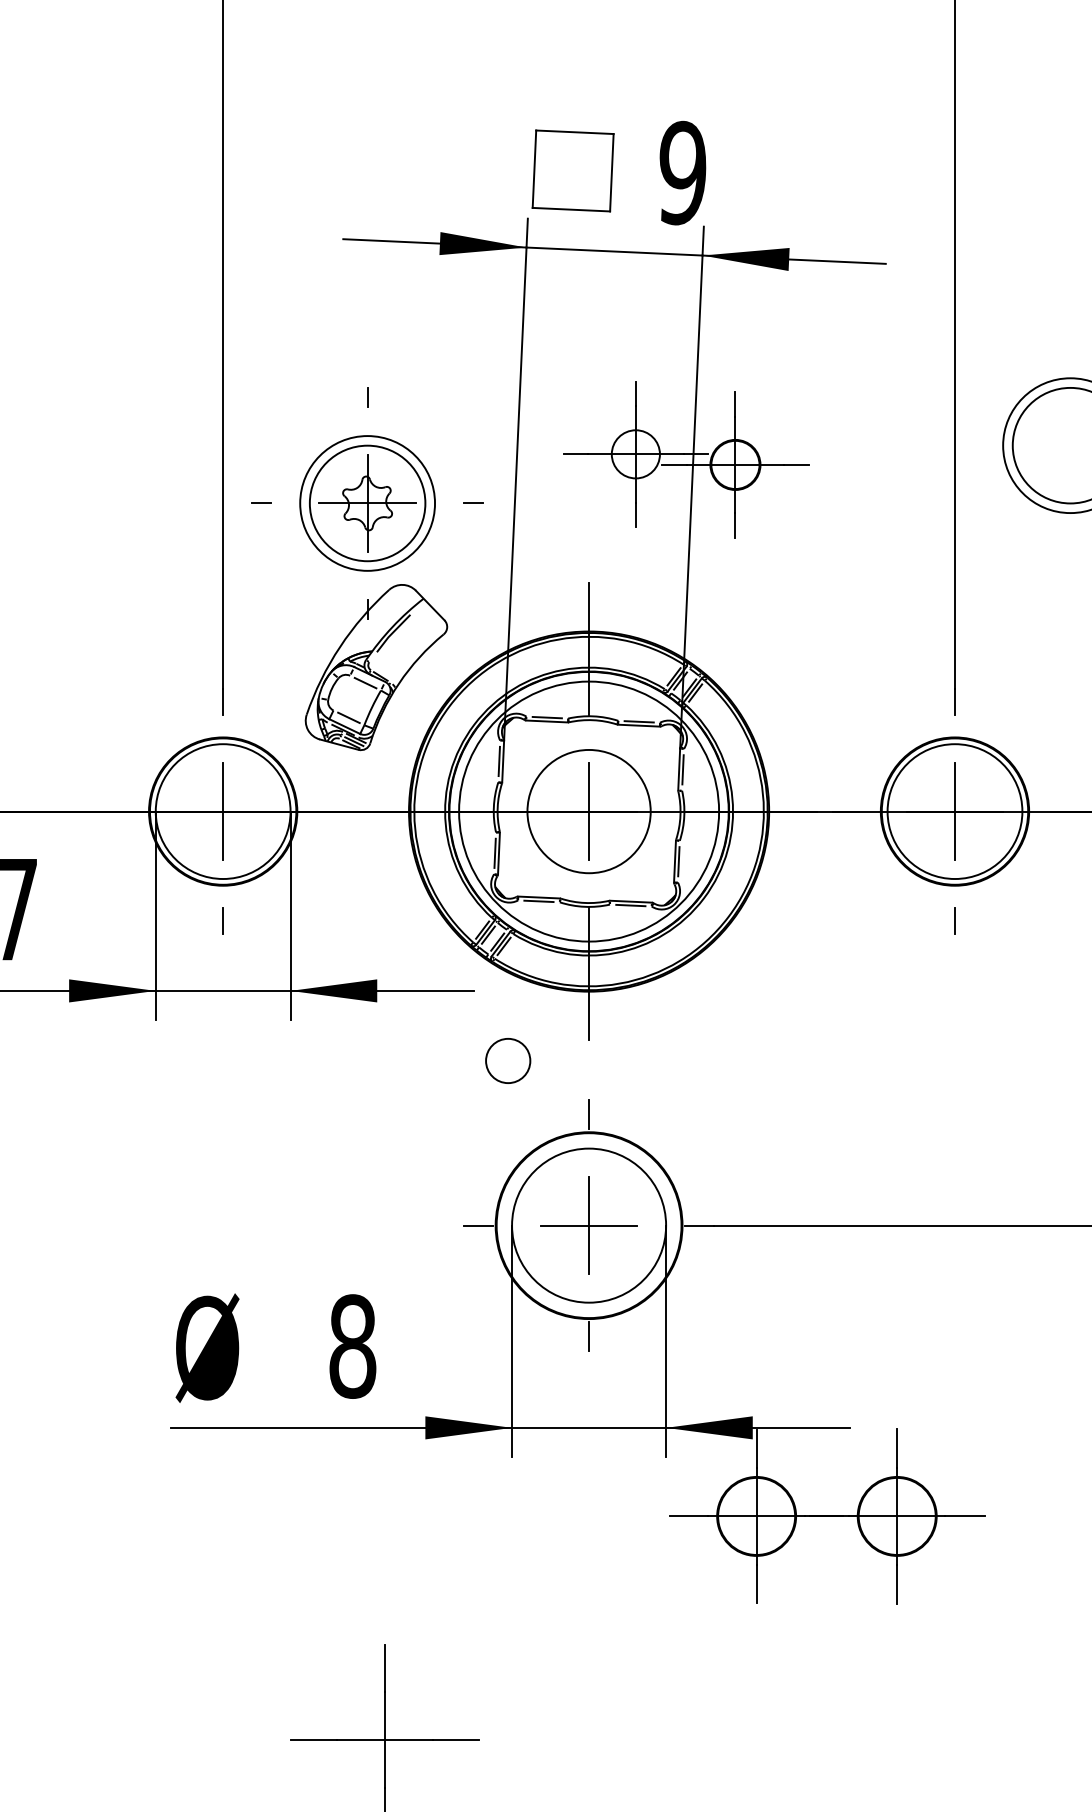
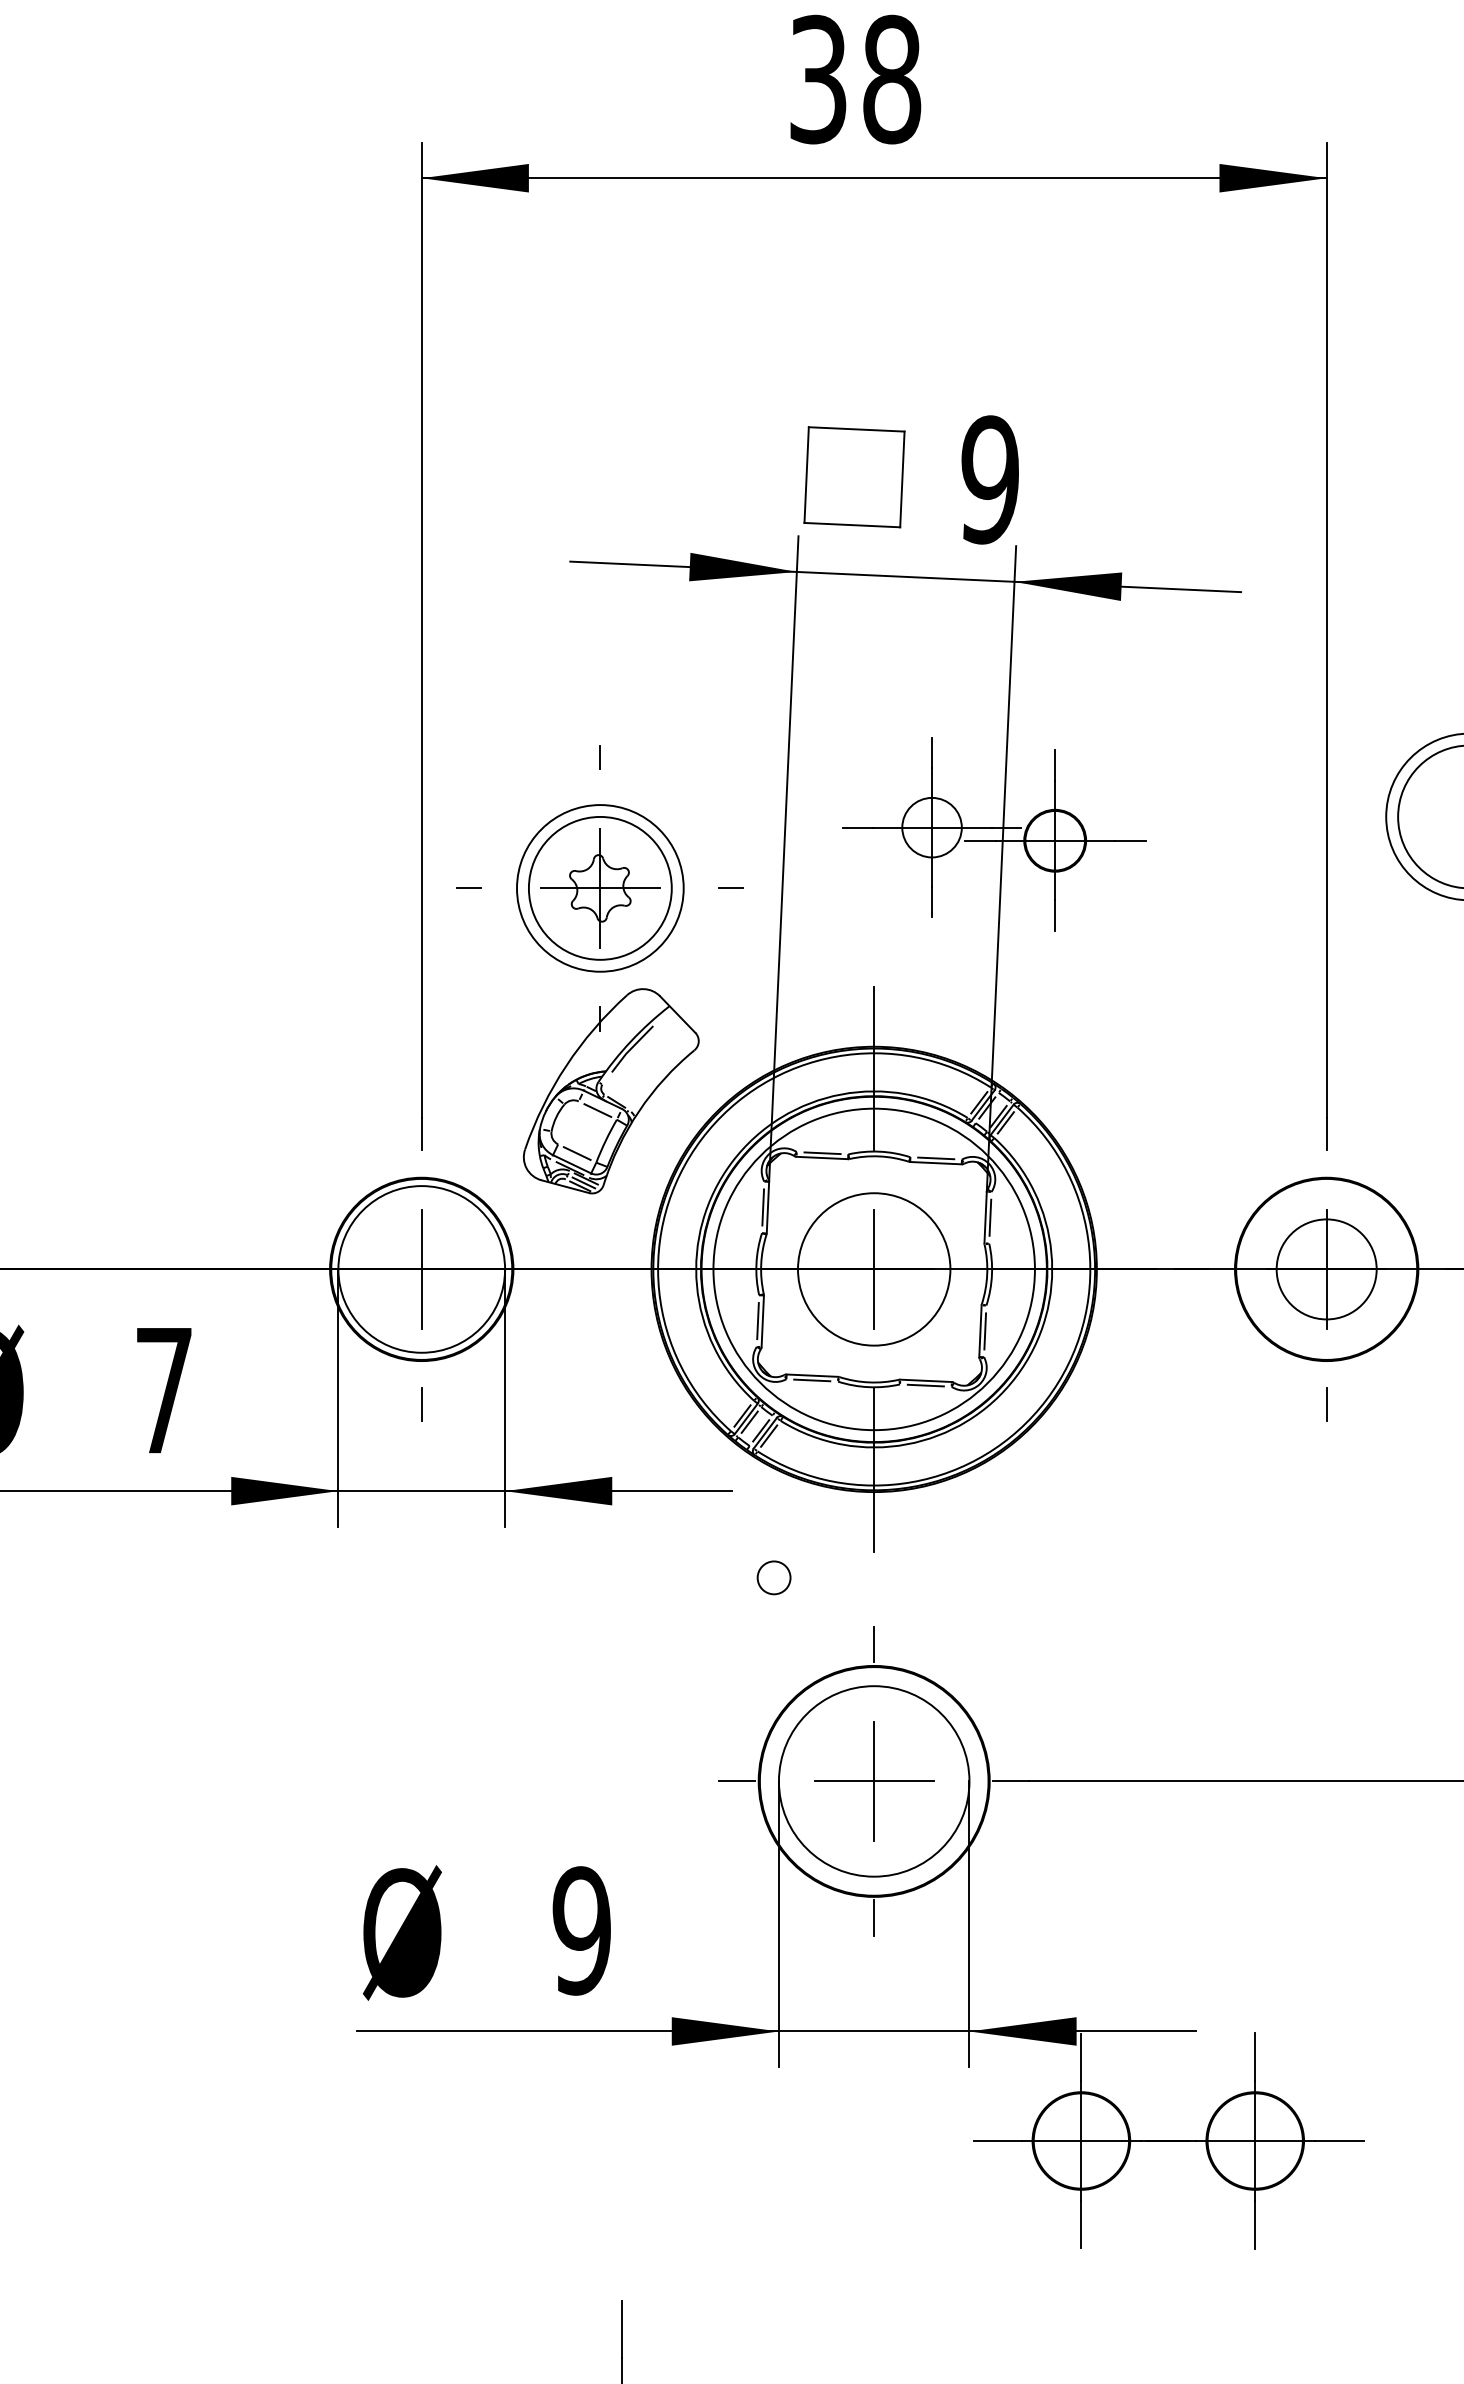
circle: (954, 811) -> (1326, 1269), size x0.6
circle: (507, 1060) -> (773, 1577), size x0.6
text: (352, 1346) -> (581, 1930), 8 -> 9

